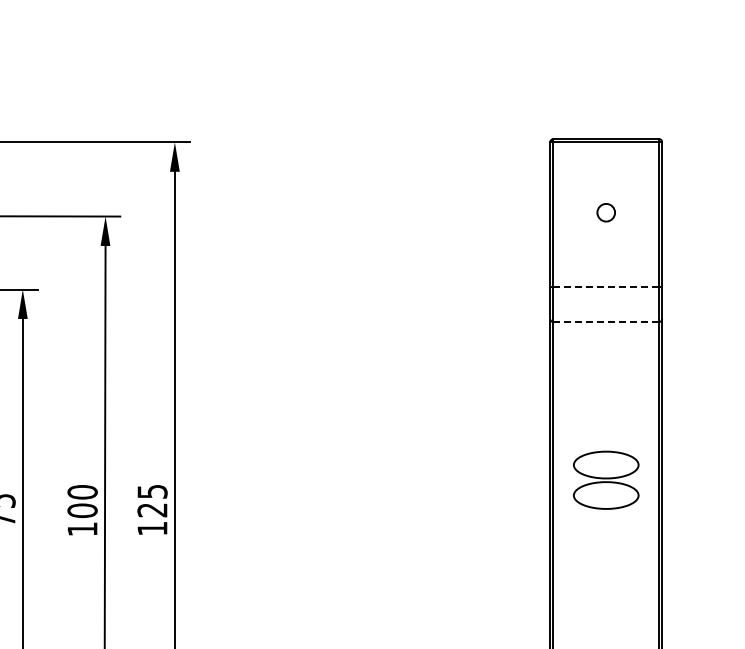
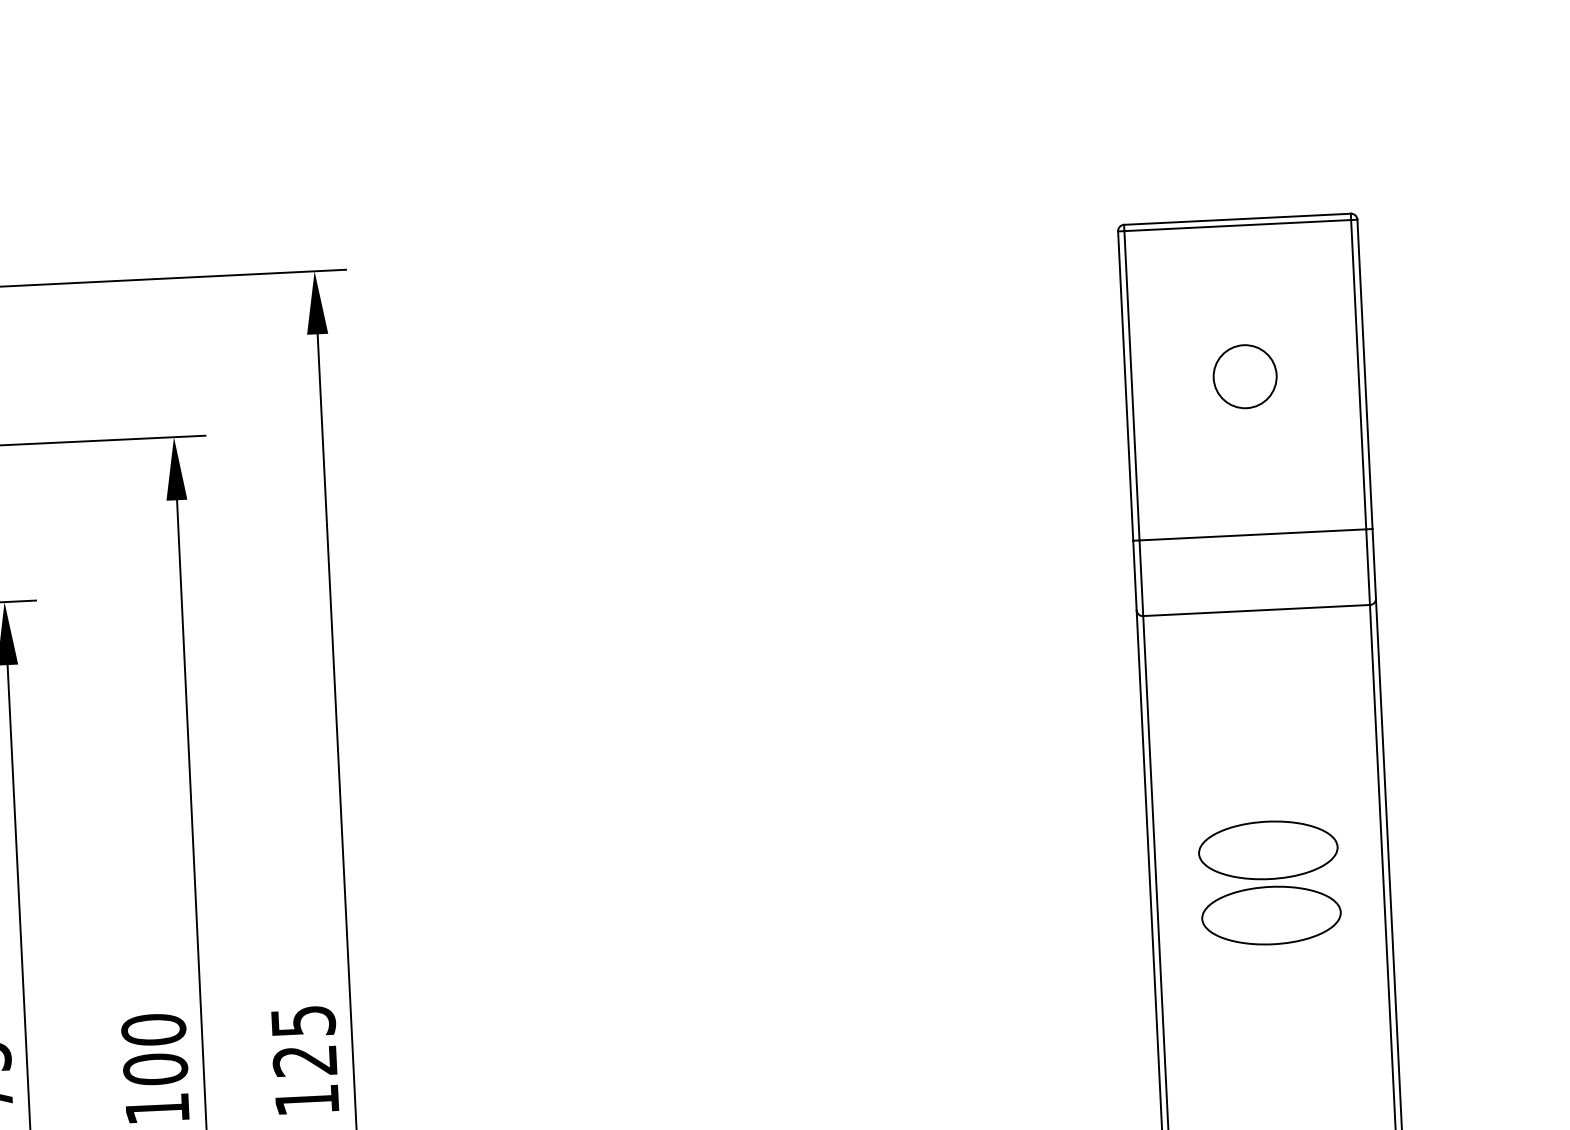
circle: (605, 212) -> (1243, 376), size x1.67
line: (606, 286) -> (1253, 534), dashed -> solid
line: (606, 321) -> (1257, 609), dashed -> solid
part: (606, 479) -> (1270, 881), moved

